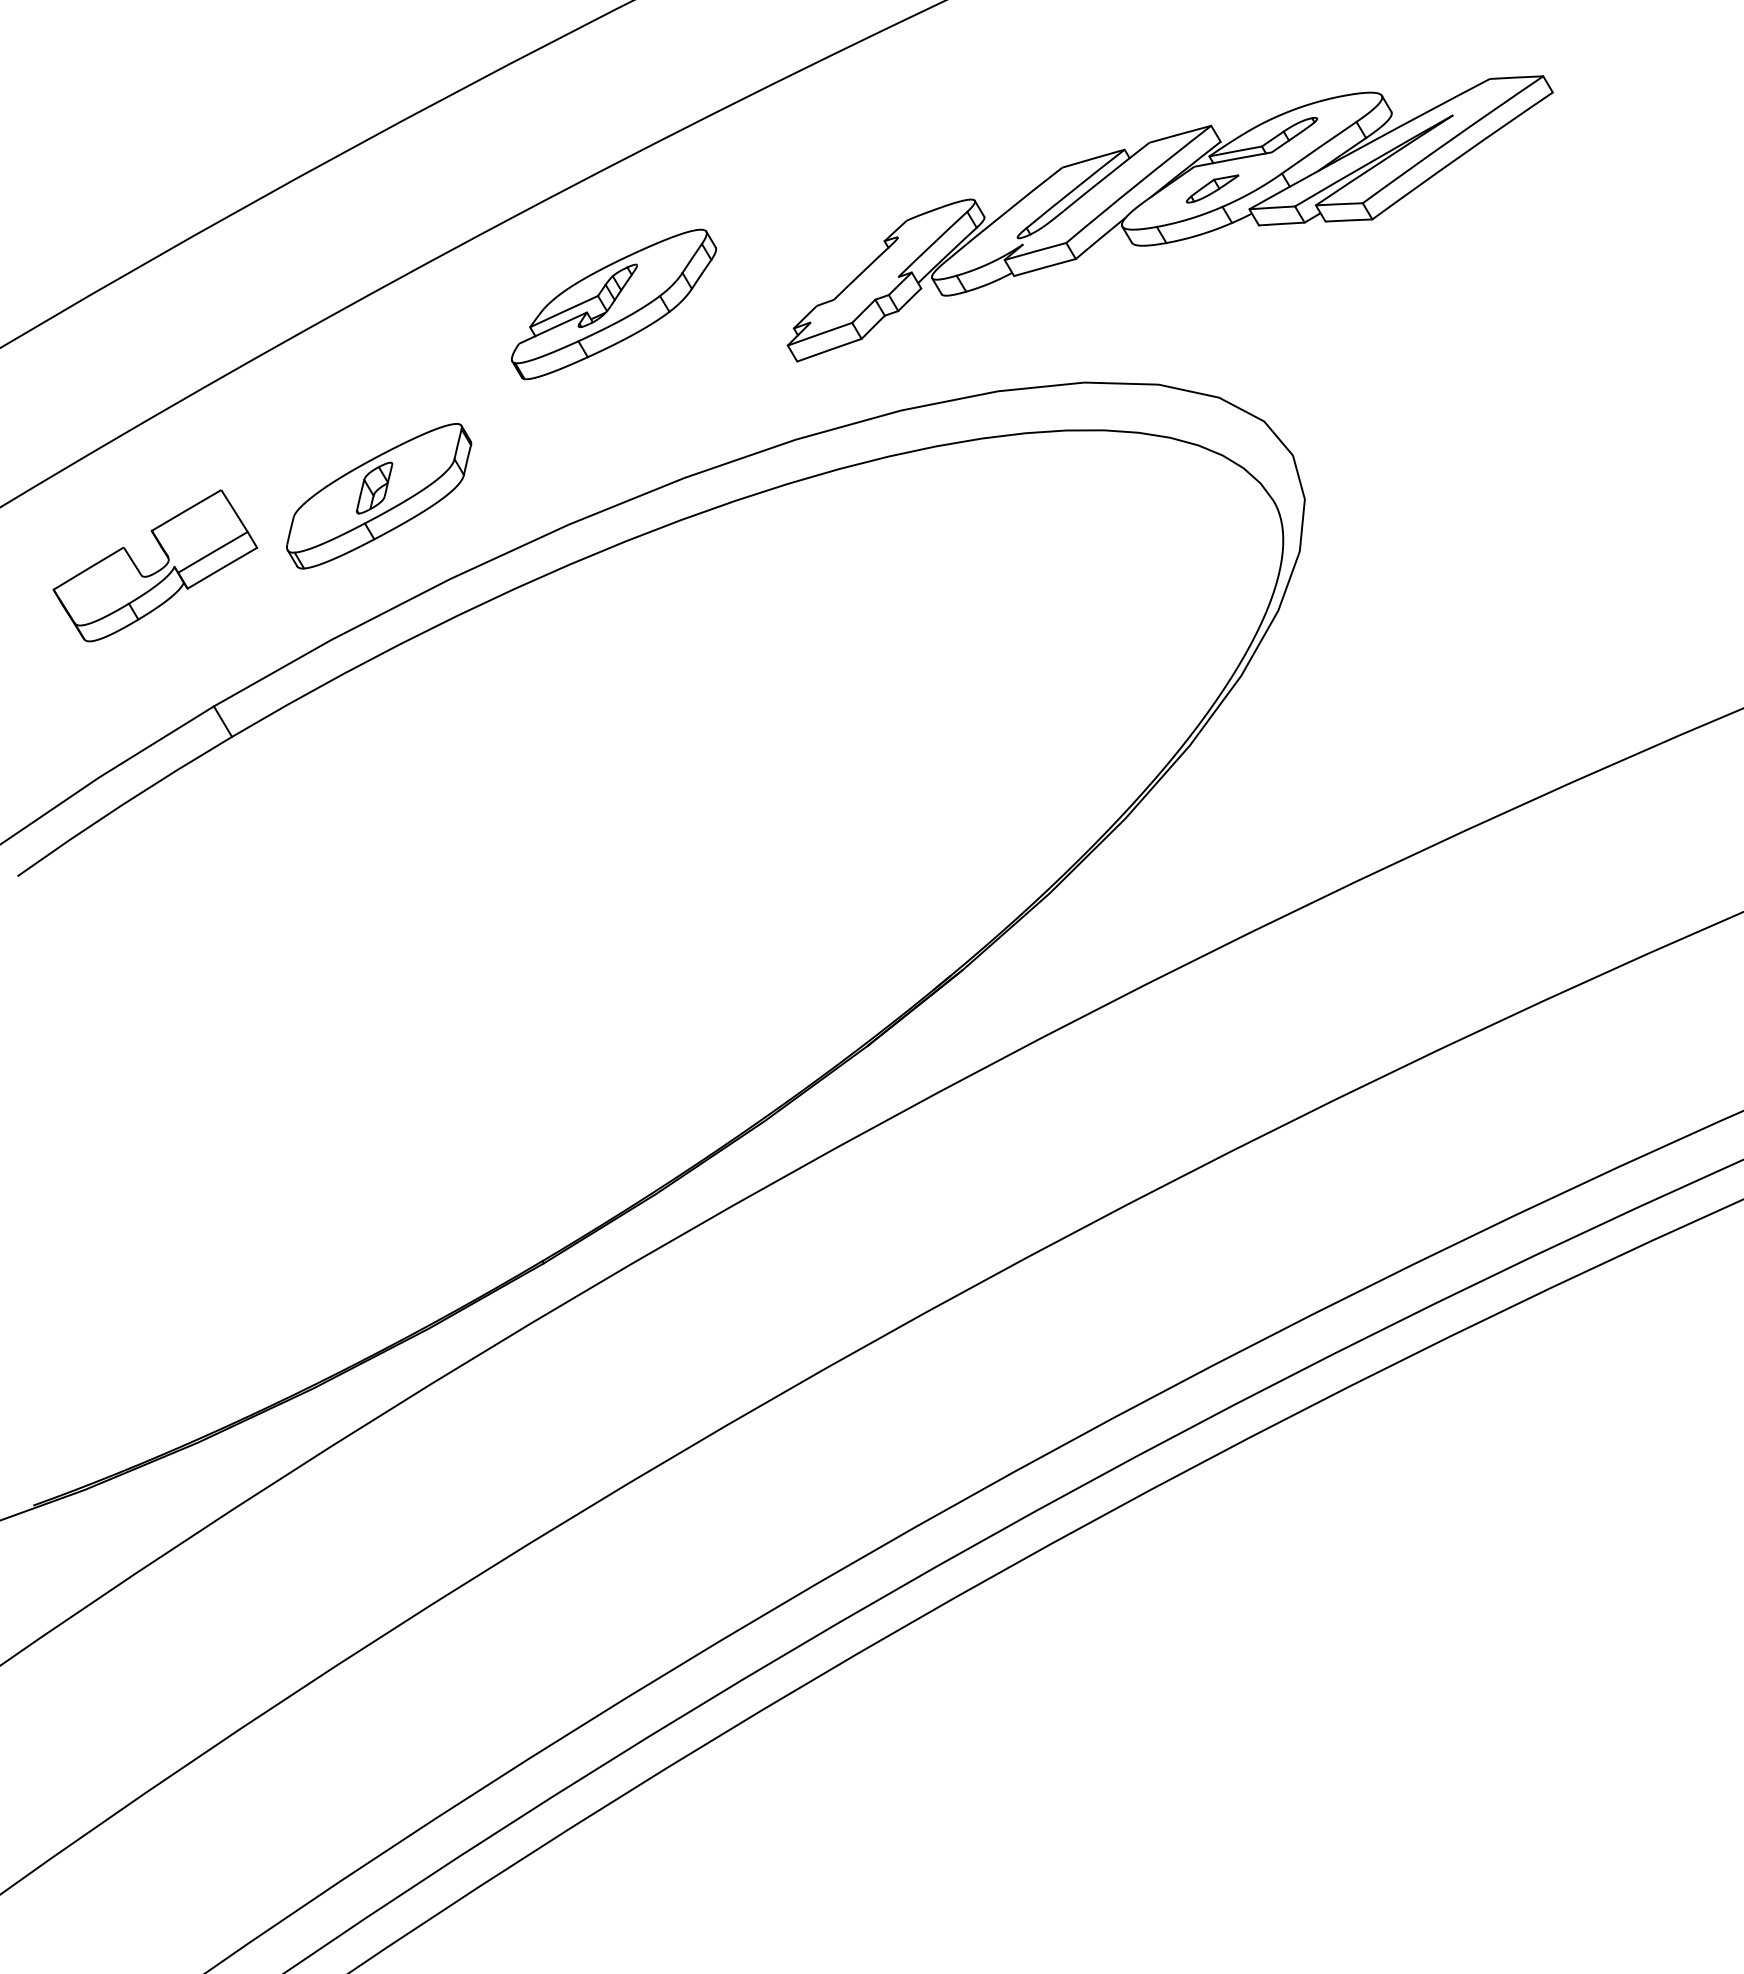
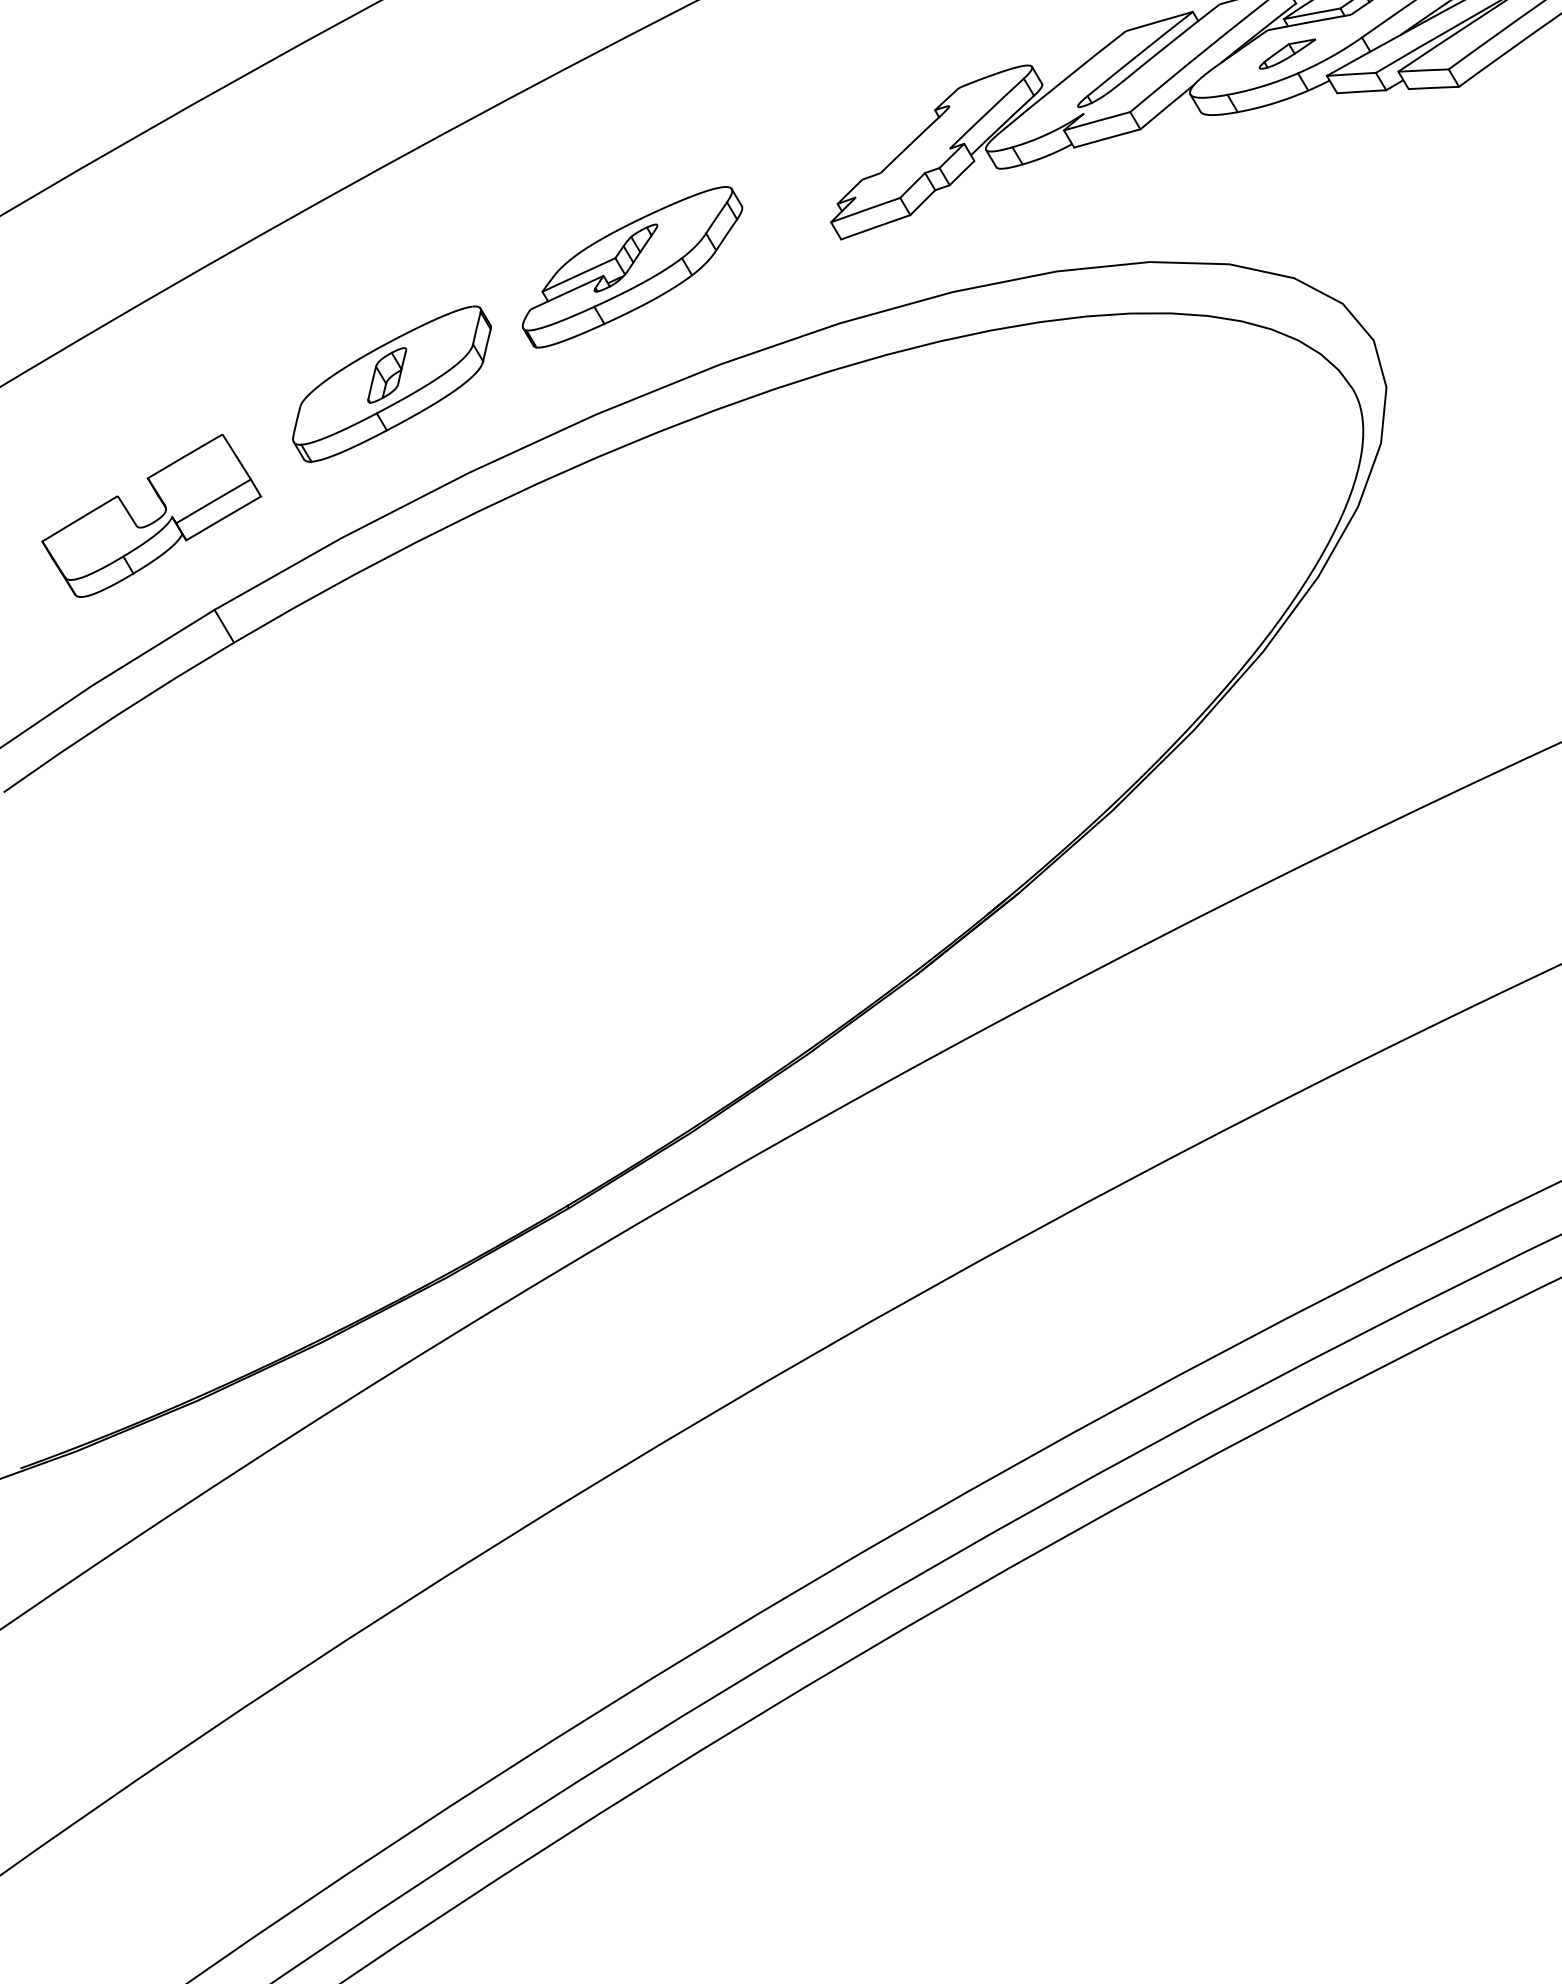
part: (614, 304) -> (633, 267), moved
part: (155, 565) -> (151, 515), moved

